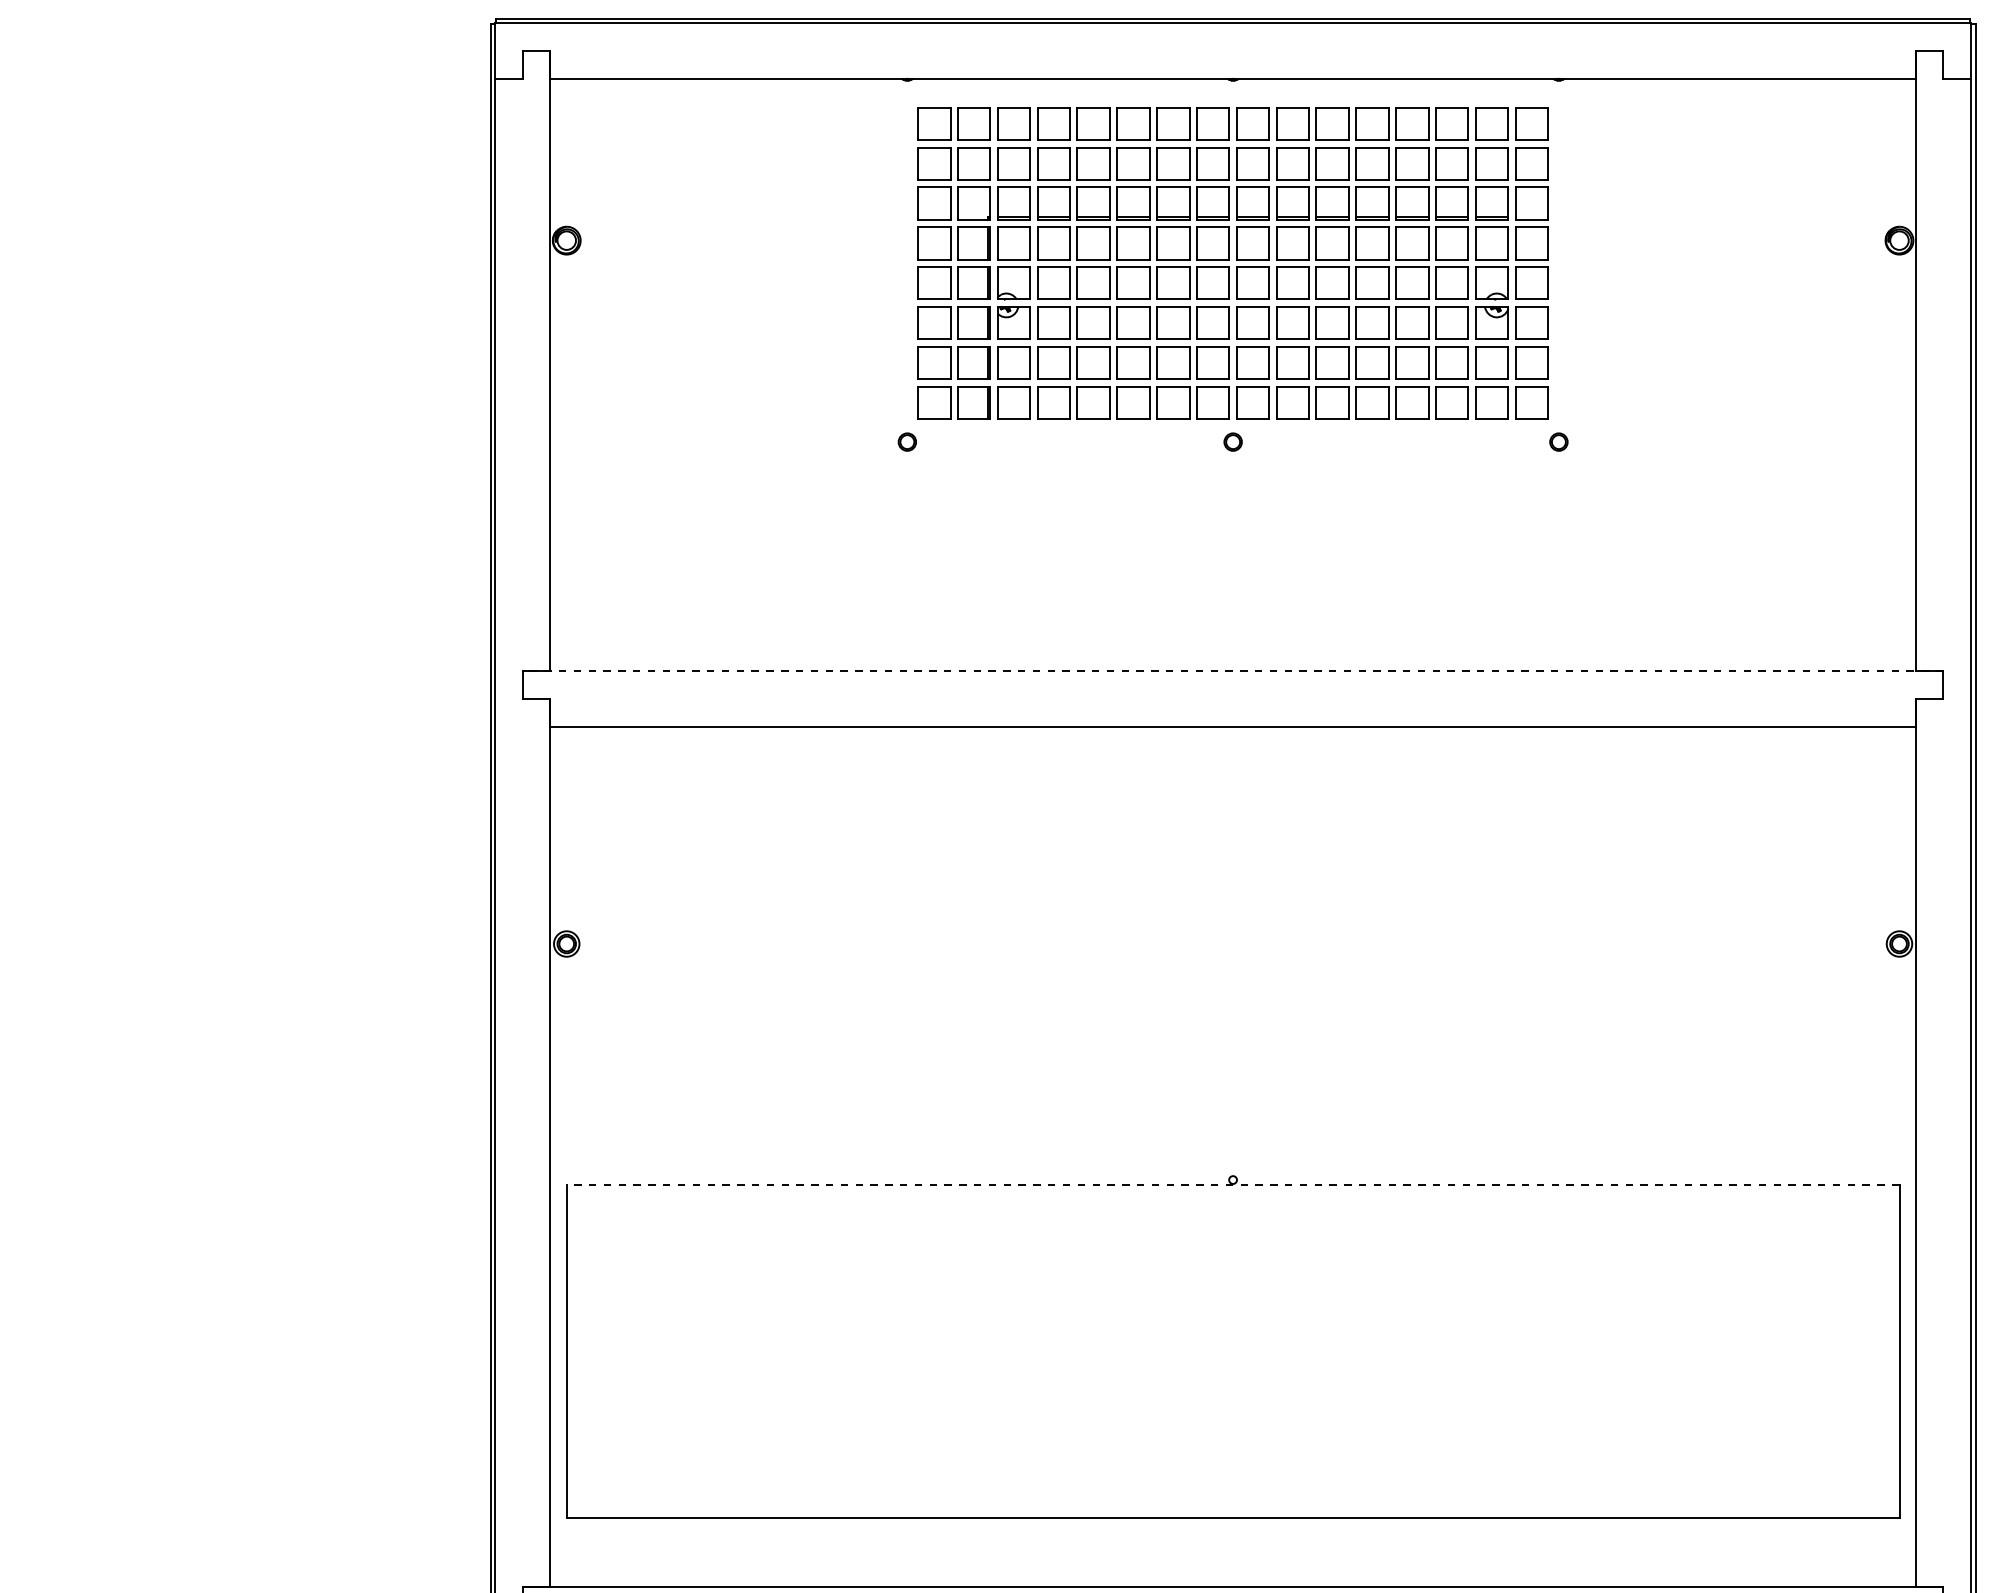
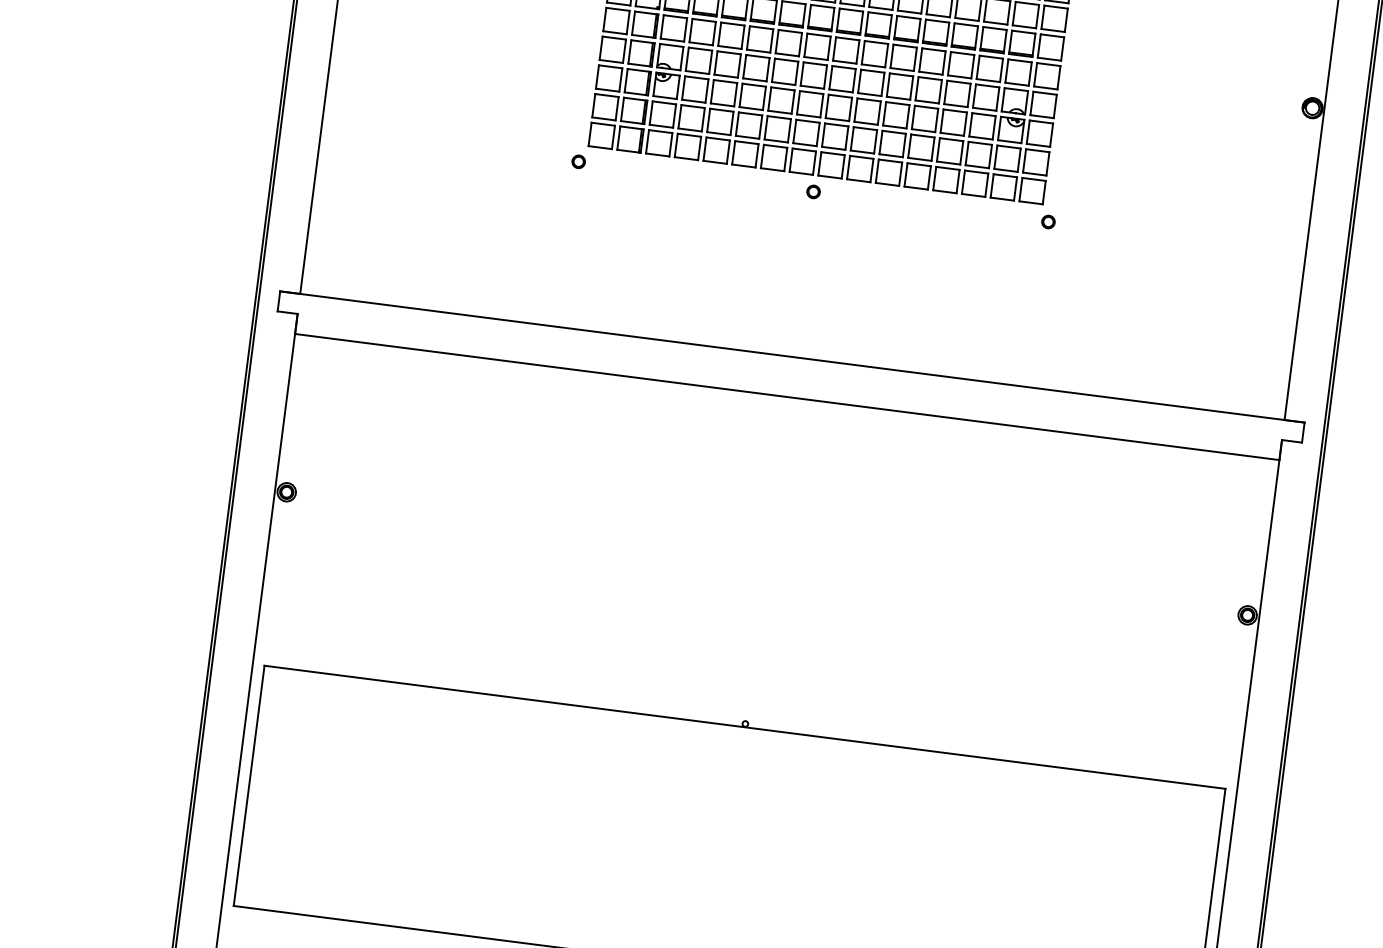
line: (1232, 671) -> (791, 357), dashed -> solid
line: (1232, 1184) -> (744, 727), dashed -> solid

